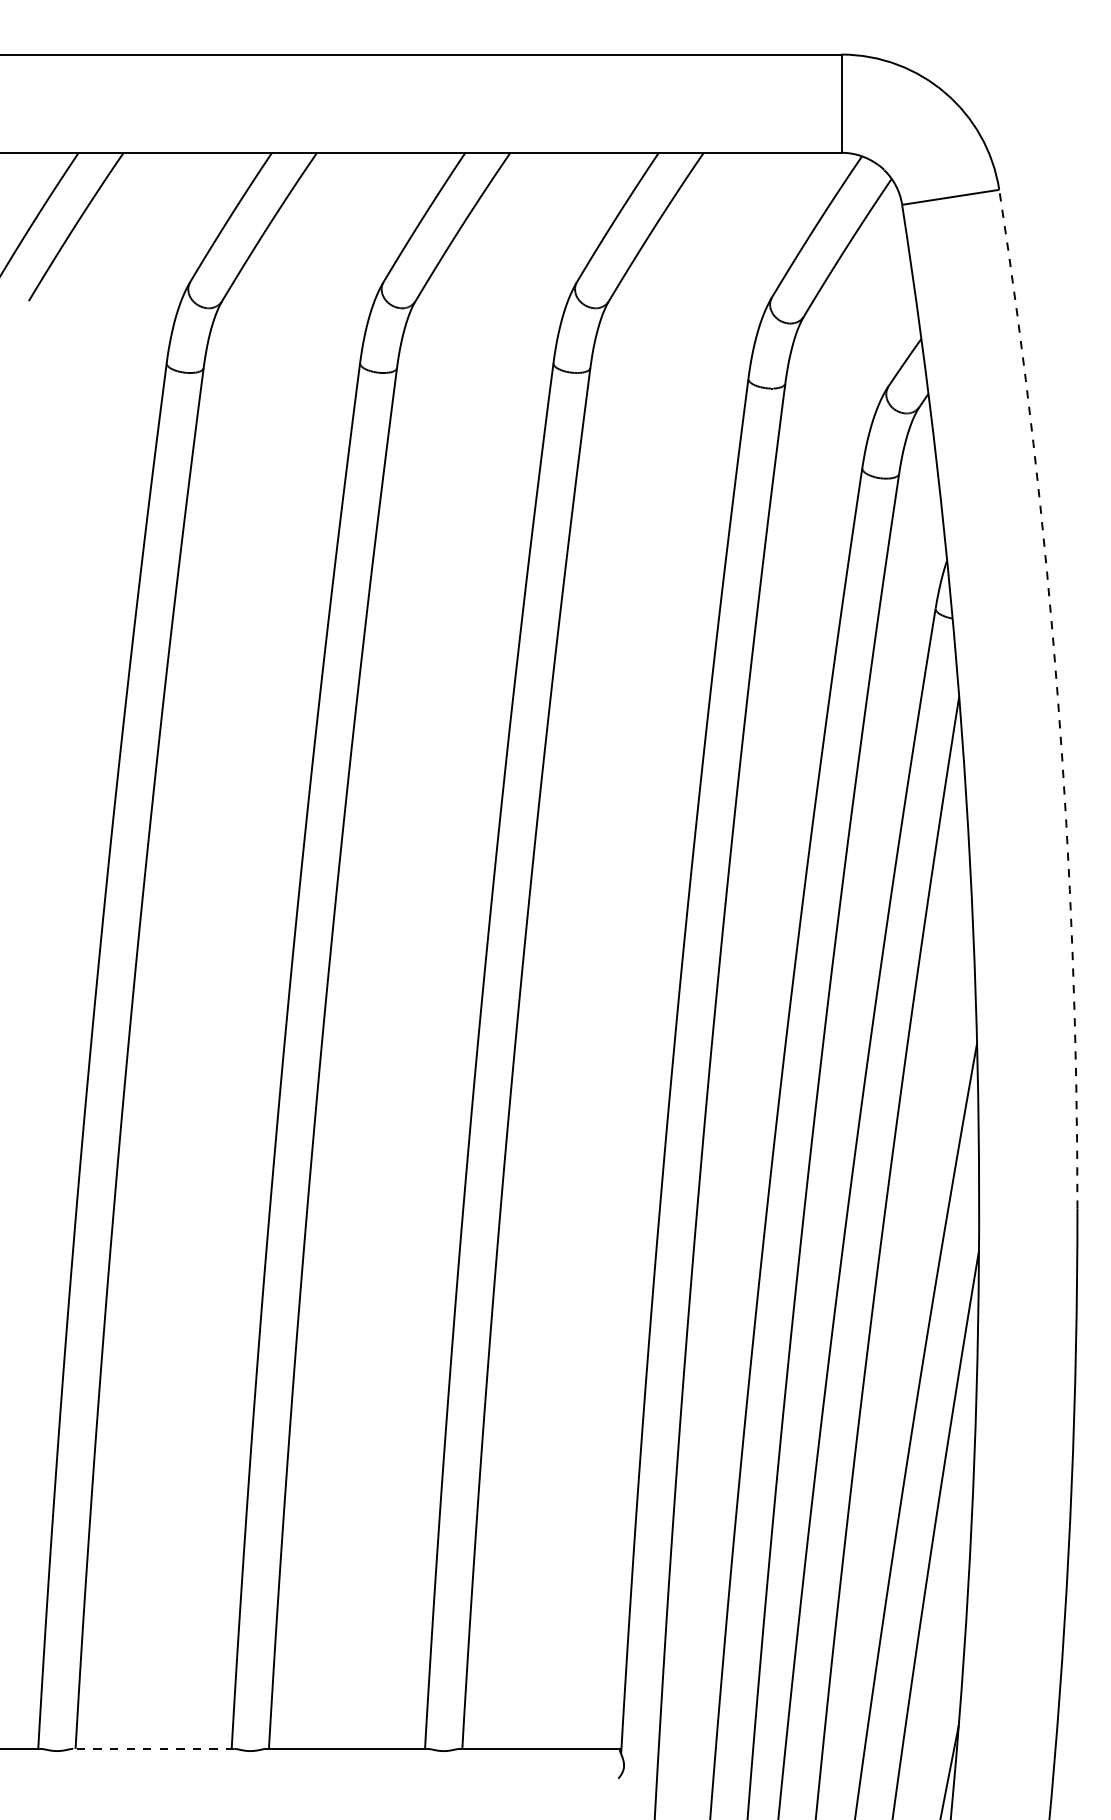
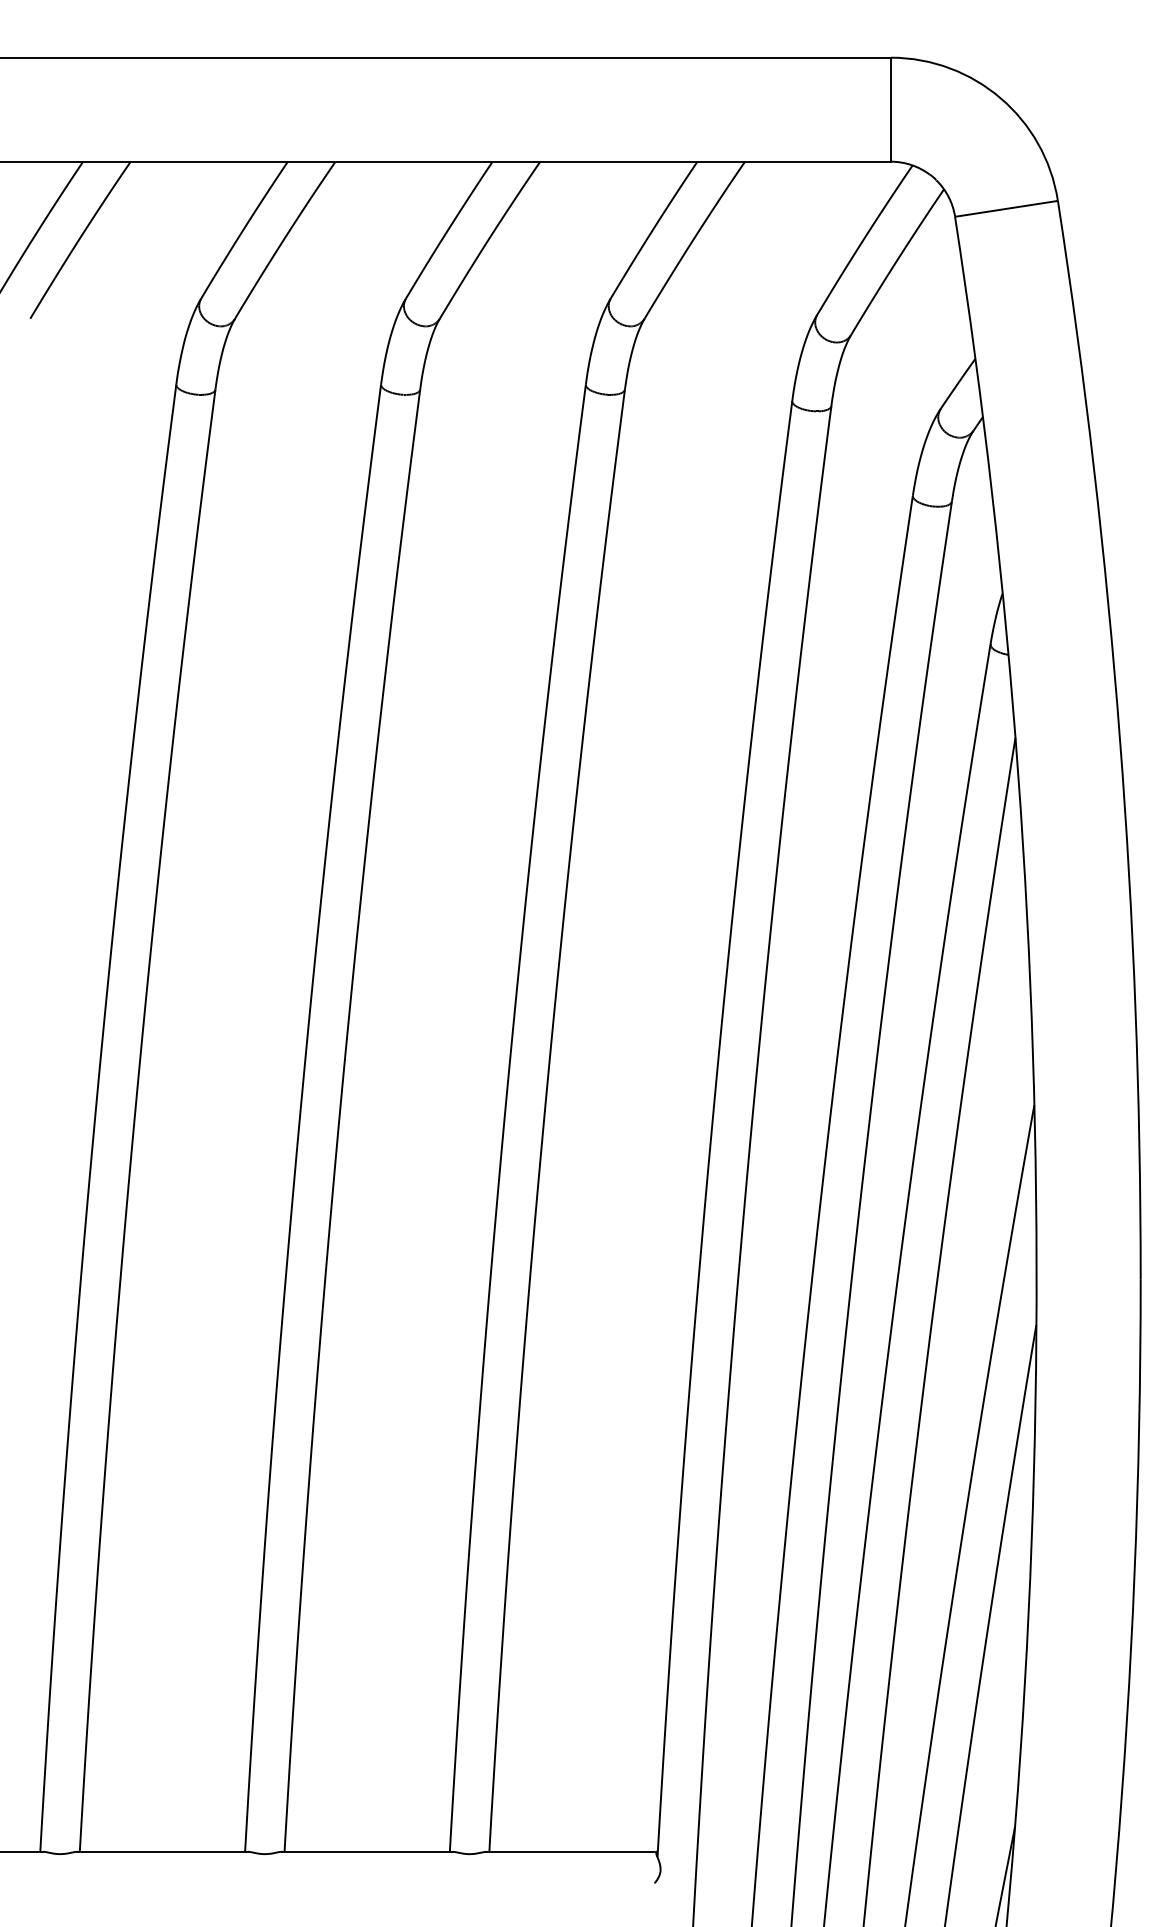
arc: (1057, 697) -> (1119, 738), dashed -> solid
line: (153, 1748) -> (162, 1851), dashed -> solid

